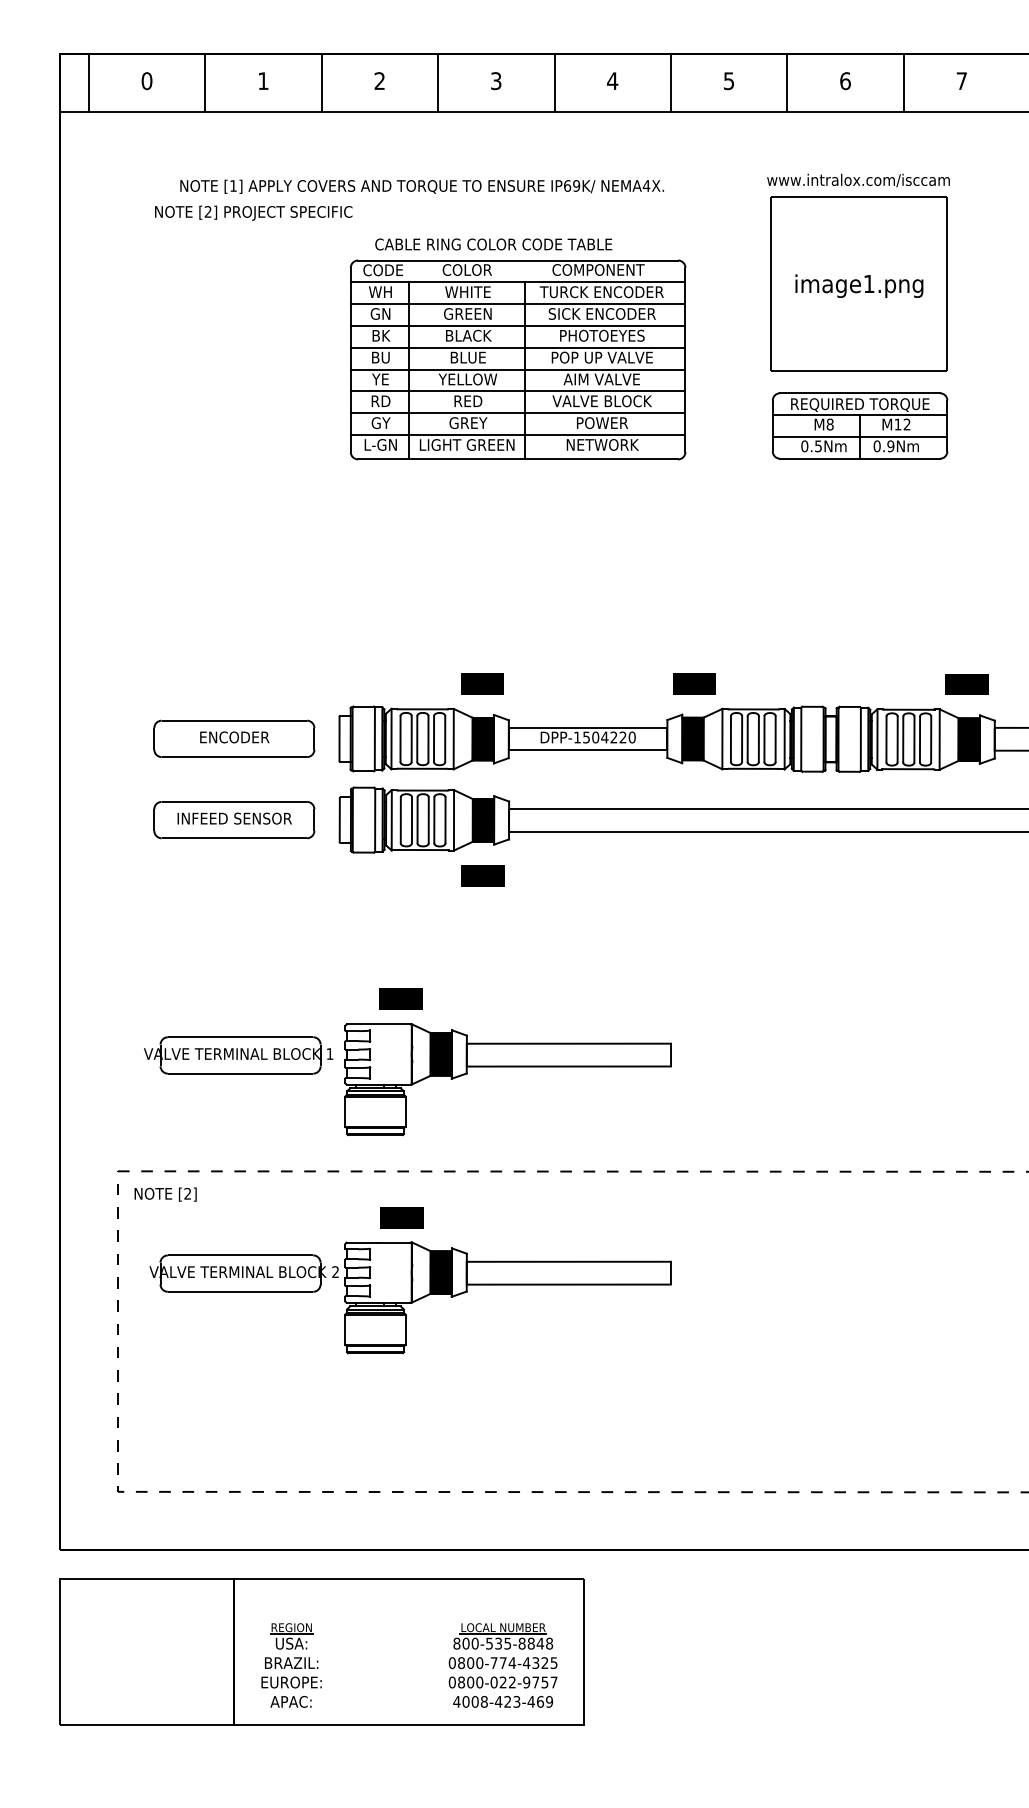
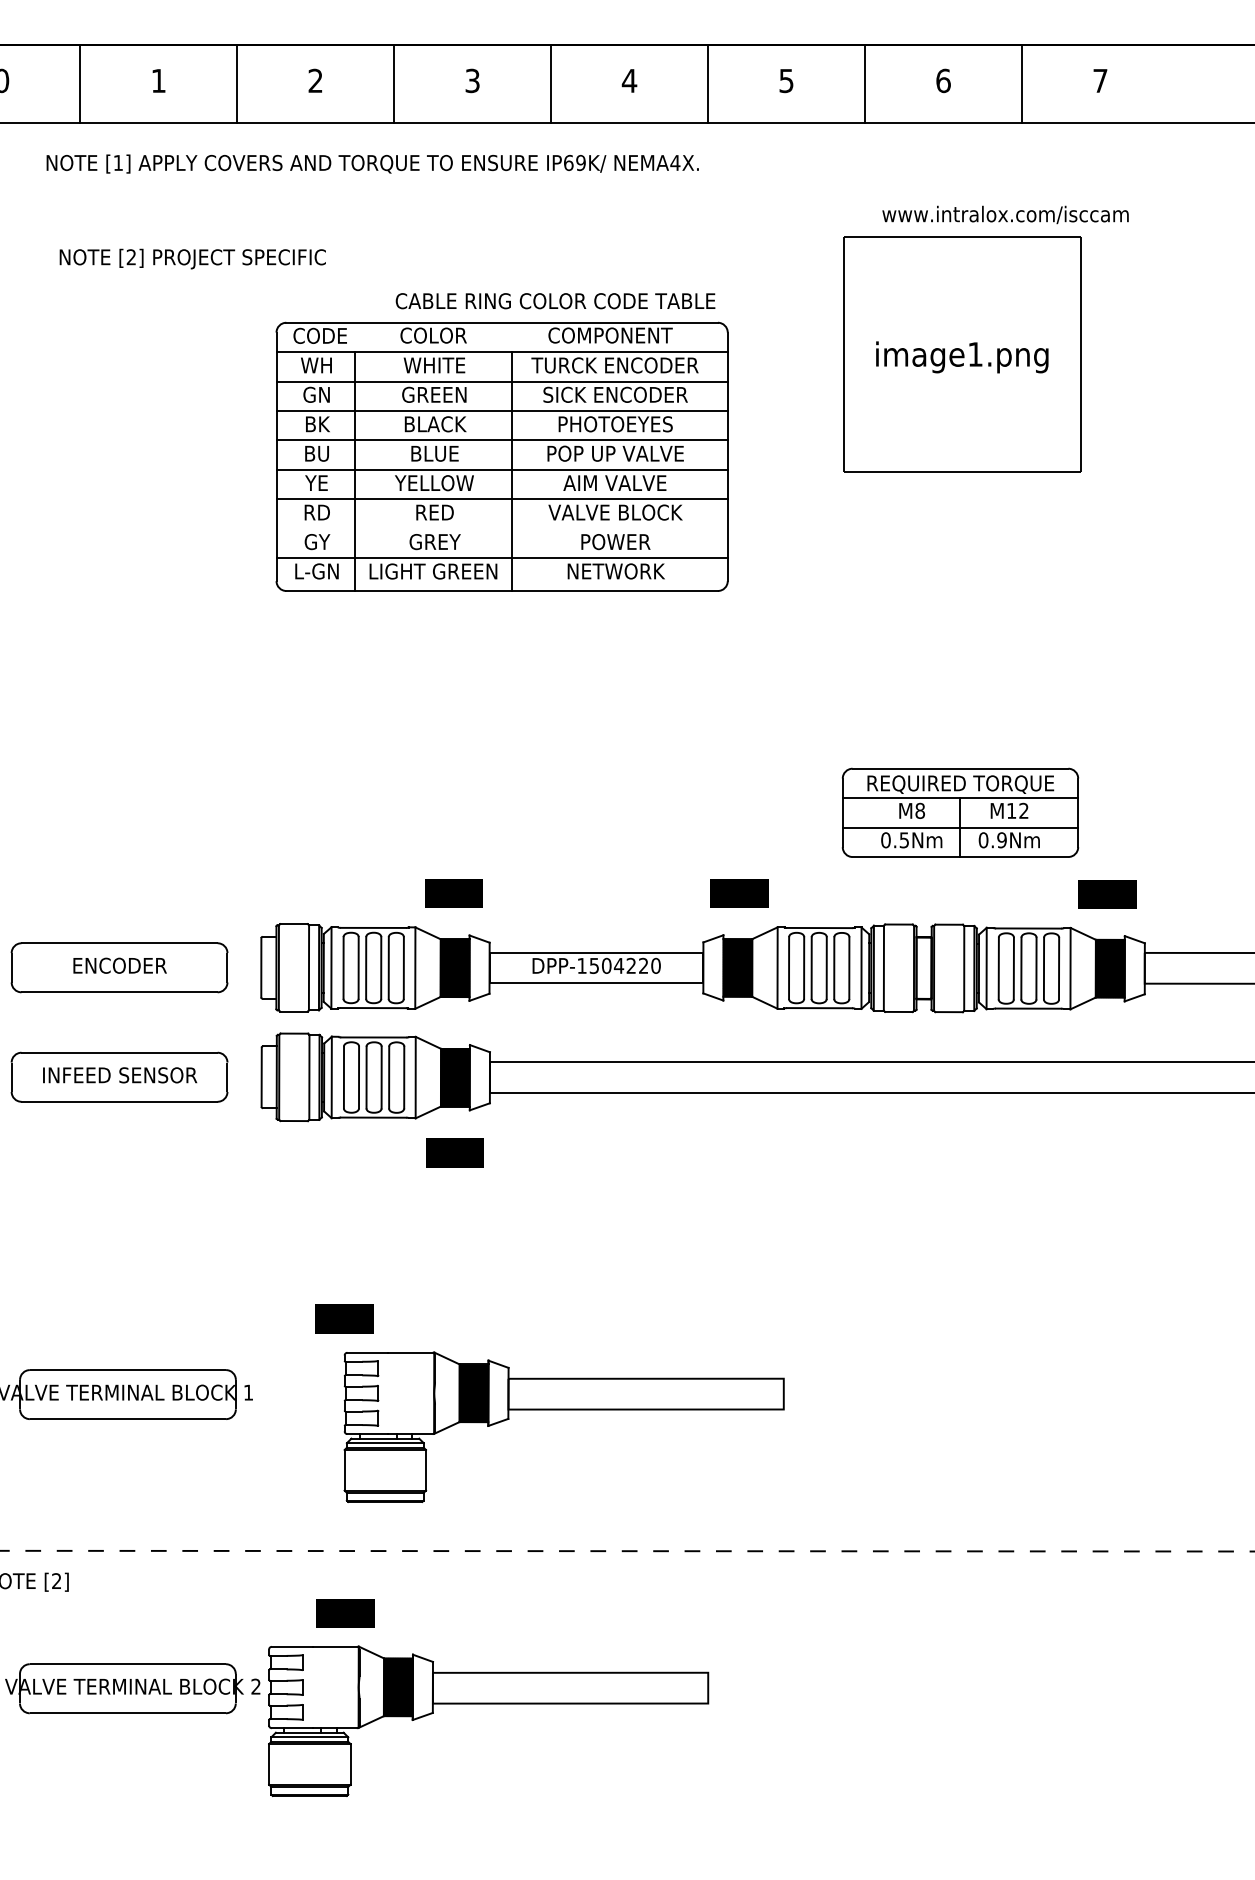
text: (858, 180) -> (1005, 214), moved
text: (421, 186) -> (371, 163), moved
text: (253, 212) -> (192, 258), moved
text: (493, 244) -> (555, 301), moved
line: (517, 413) -> (501, 529), removed
part: (859, 425) -> (959, 812), moved
part: (507, 1067) -> (563, 1410), moved

